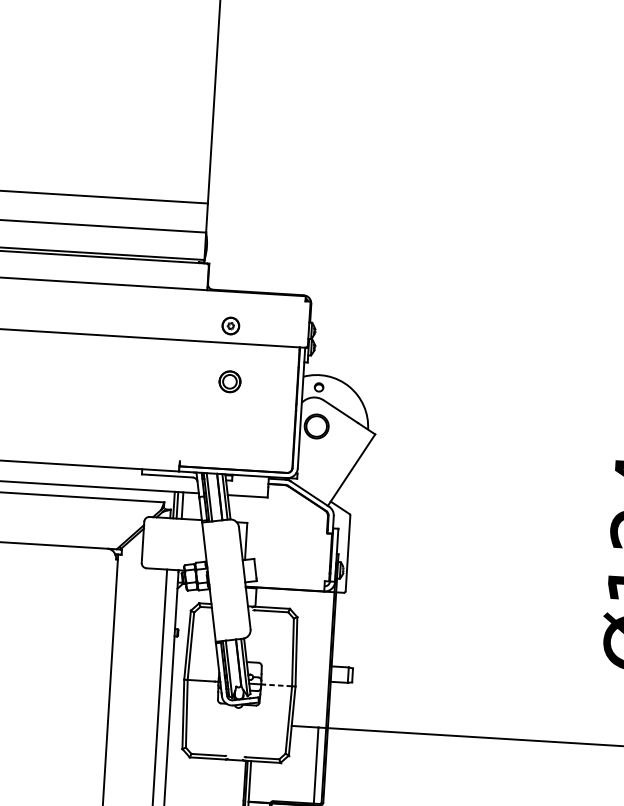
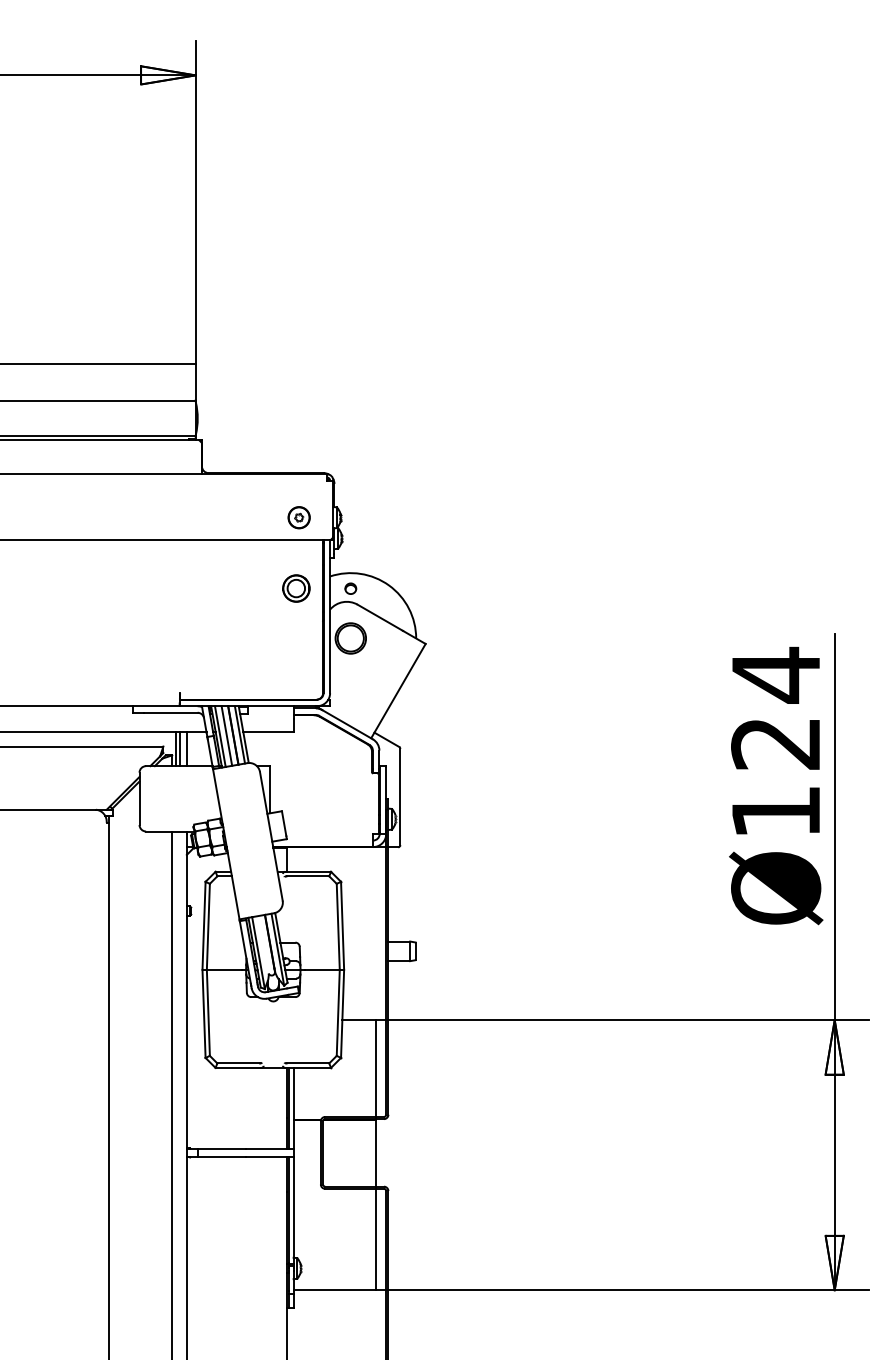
part: (230, 325) -> (298, 517), moved
part: (230, 381) -> (296, 588), moved
line: (214, 496) -> (226, 735), added
line: (277, 685) -> (321, 969), dashed -> solid

